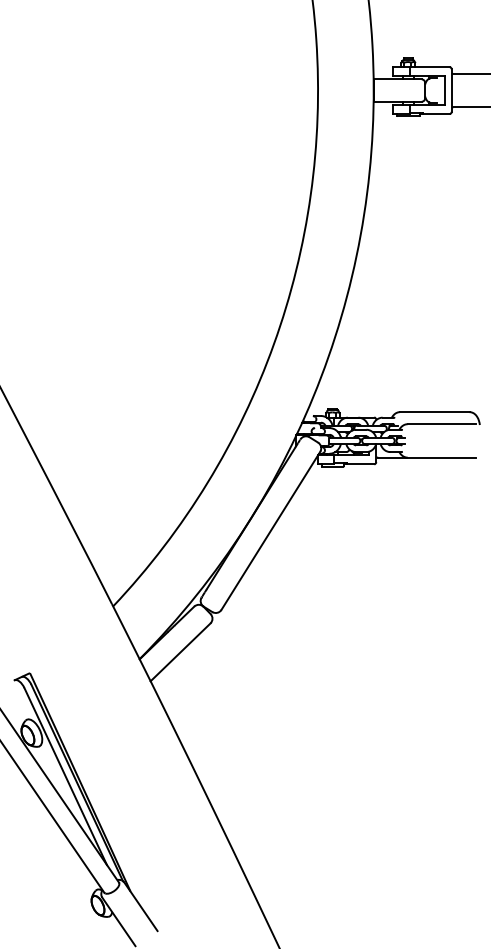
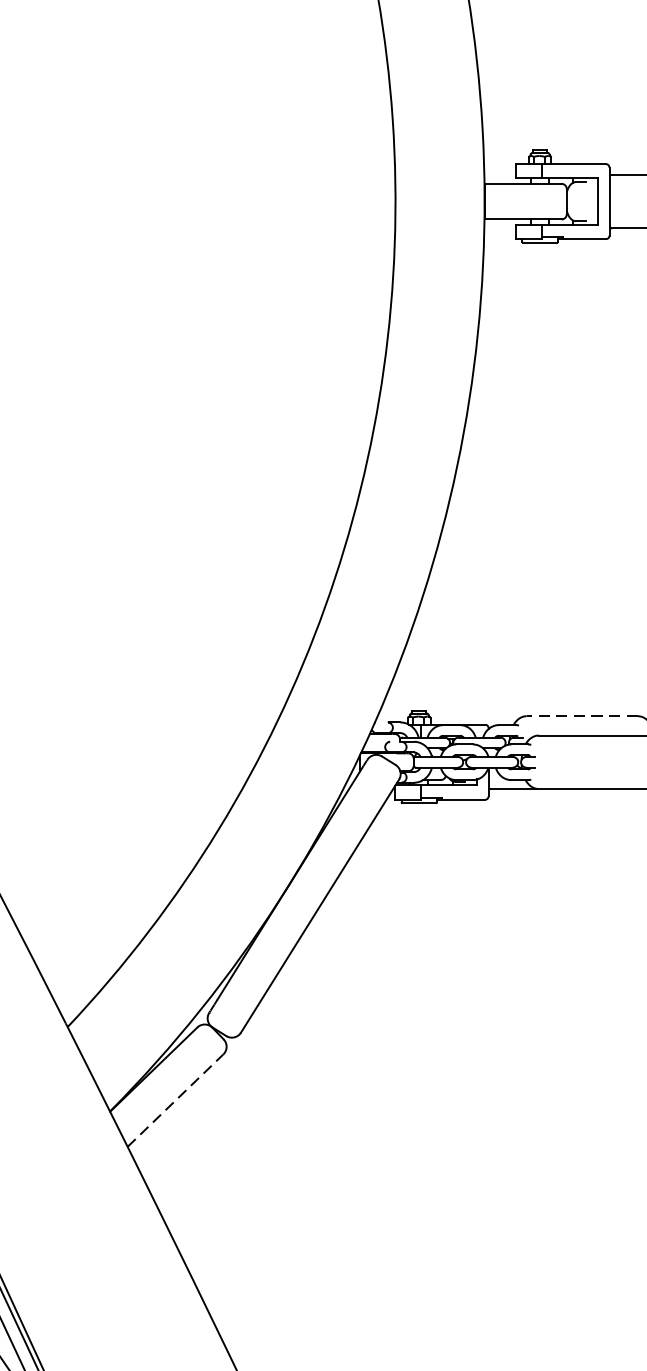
line: (434, 412) -> (581, 716), solid -> dashed
line: (180, 652) -> (175, 1100), solid -> dashed

